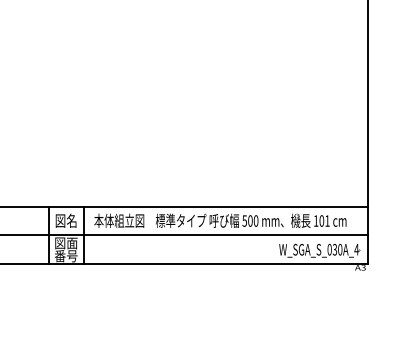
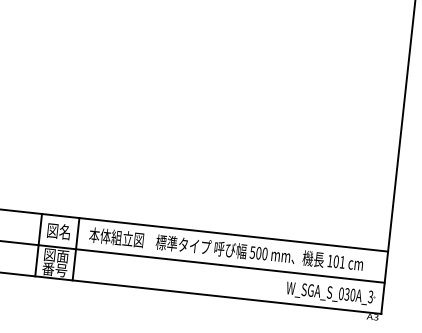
text: (356, 249) -> (370, 296), W_SGA_S_030A_4 -> W_SGA_S_030A_3

